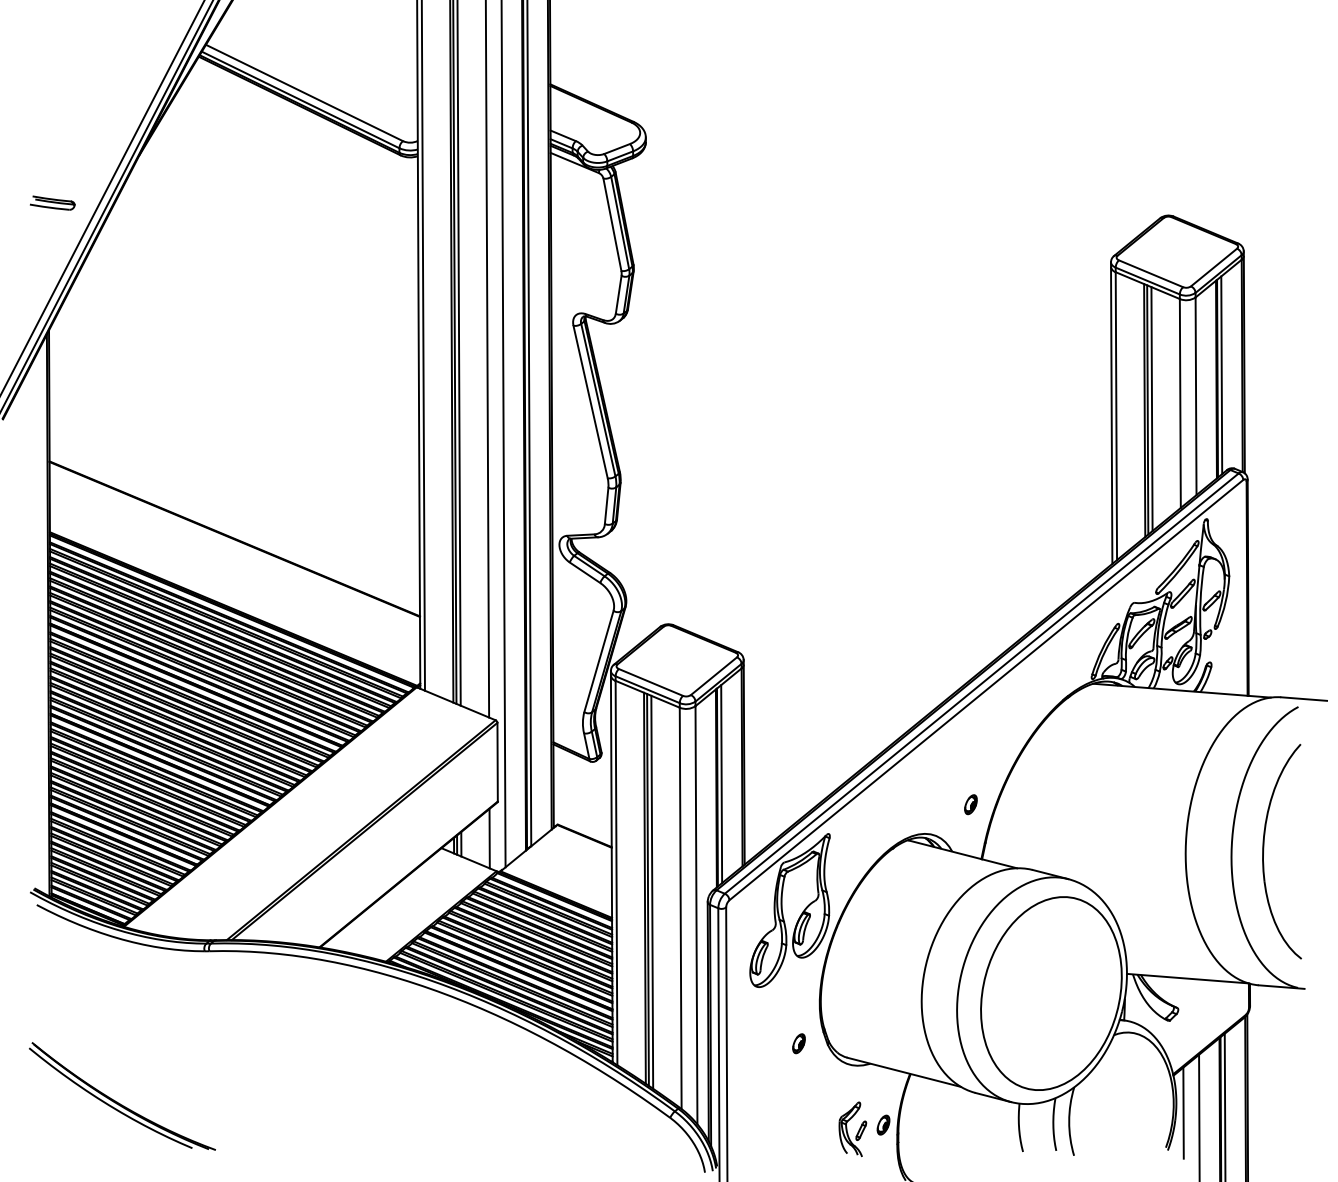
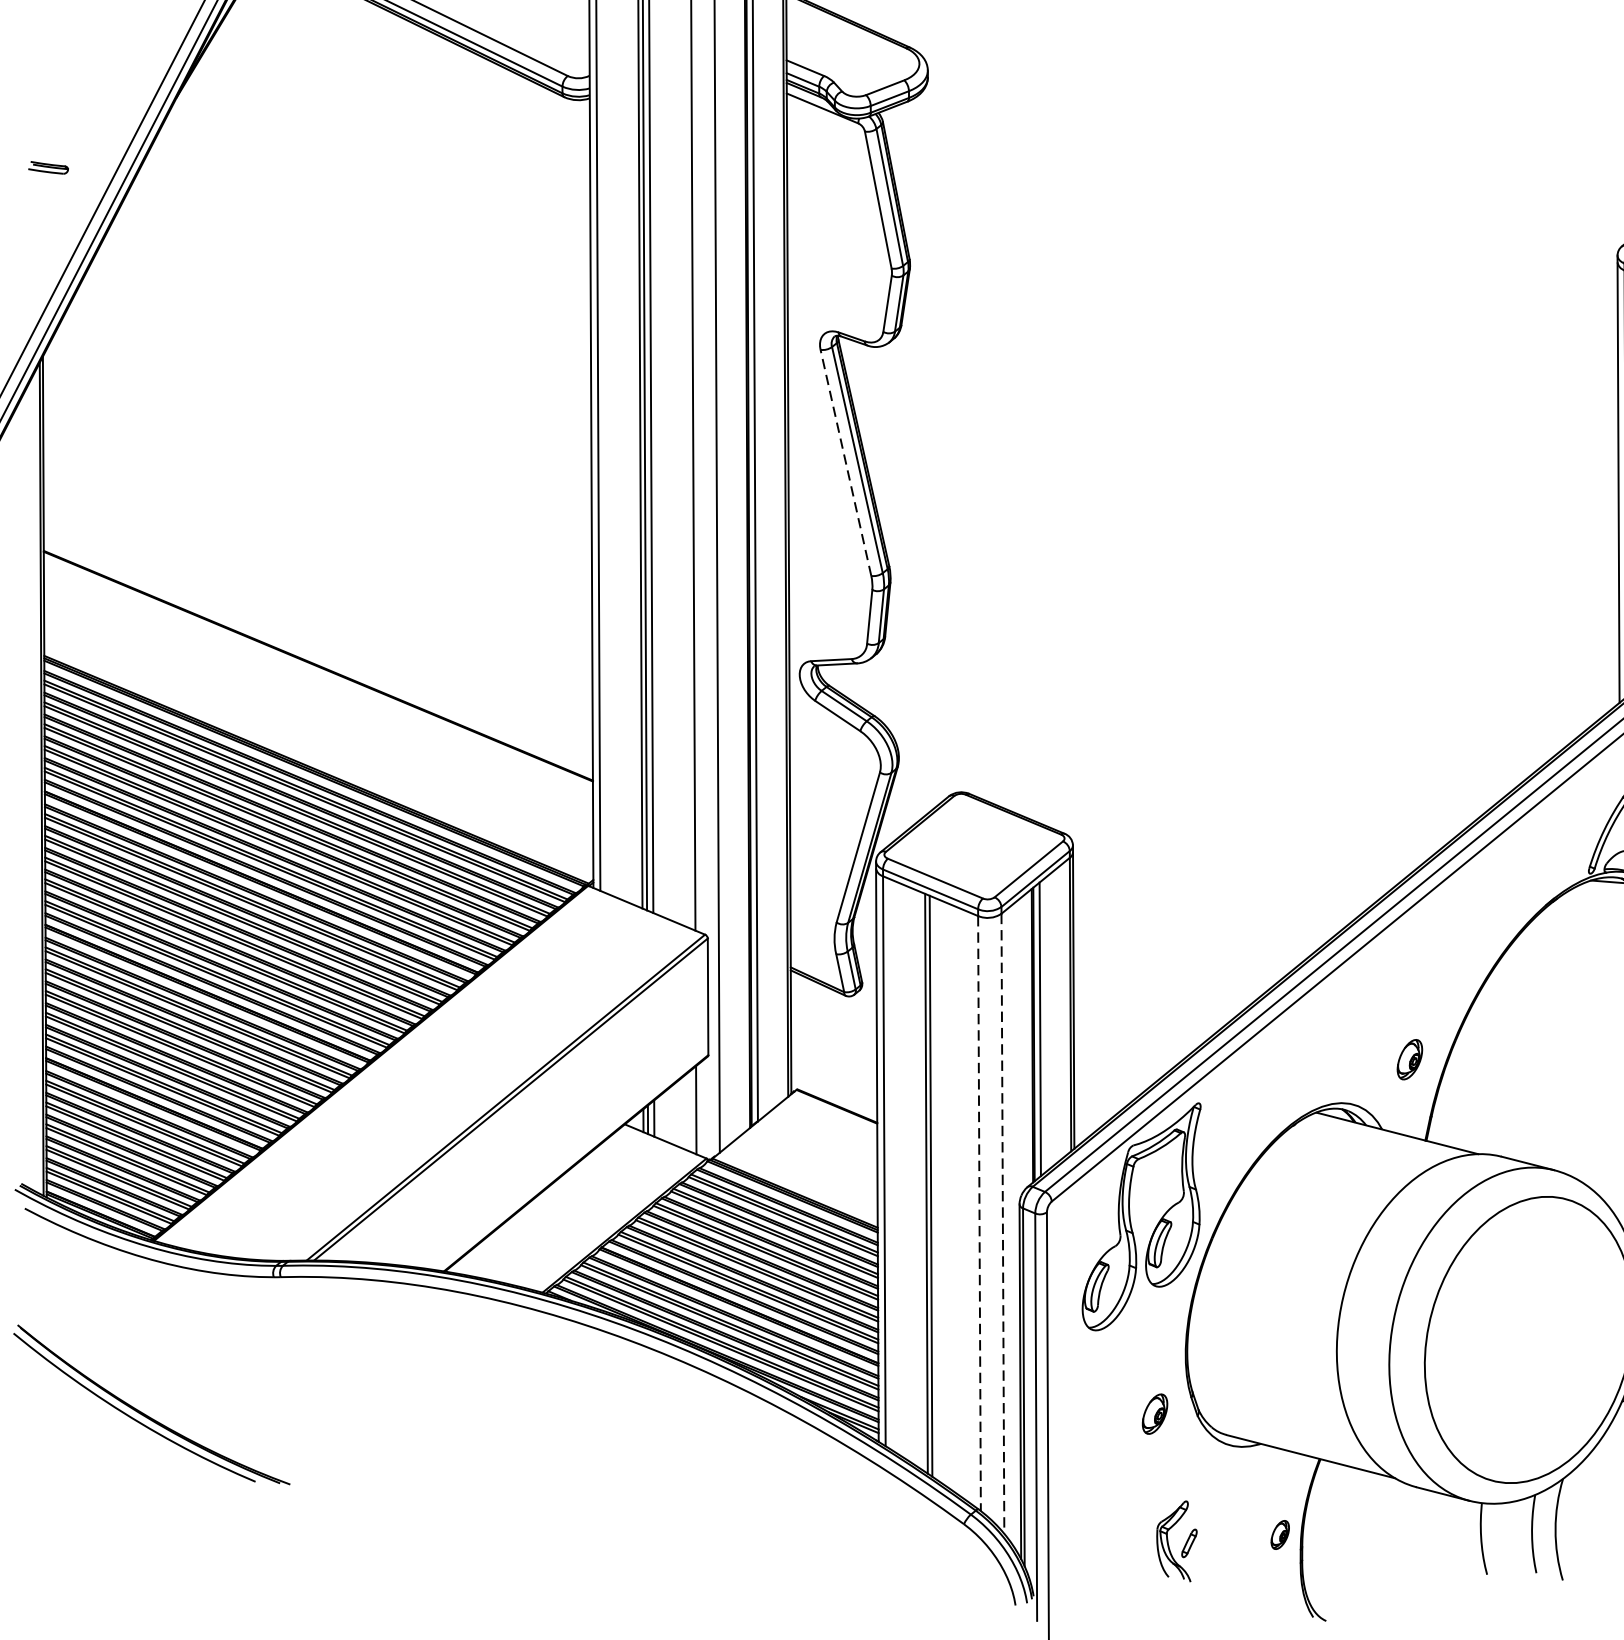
part: (52, 202) -> (48, 166), size x0.6
line: (590, 401) -> (845, 462), solid -> dashed
part: (970, 804) -> (1409, 1059), size x1.4
line: (652, 891) -> (937, 1188), removed
line: (680, 908) -> (979, 1213), solid -> dashed
line: (696, 915) -> (1002, 1224), solid -> dashed
part: (798, 1043) -> (1154, 1413), size x1.4
part: (117, 1101) -> (144, 1412), moved
part: (852, 1129) -> (1176, 1541), moved

